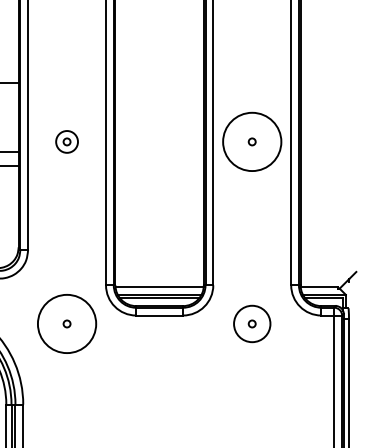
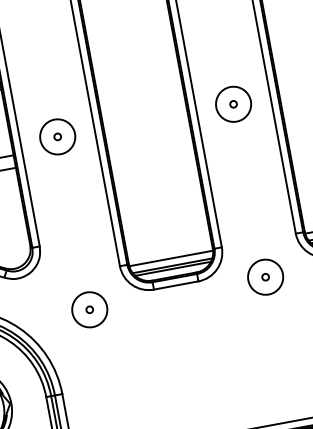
circle: (66, 141) -> (57, 136), size x1.67
circle: (252, 141) -> (233, 103), size x0.62
circle: (66, 323) -> (89, 309), size x0.62

